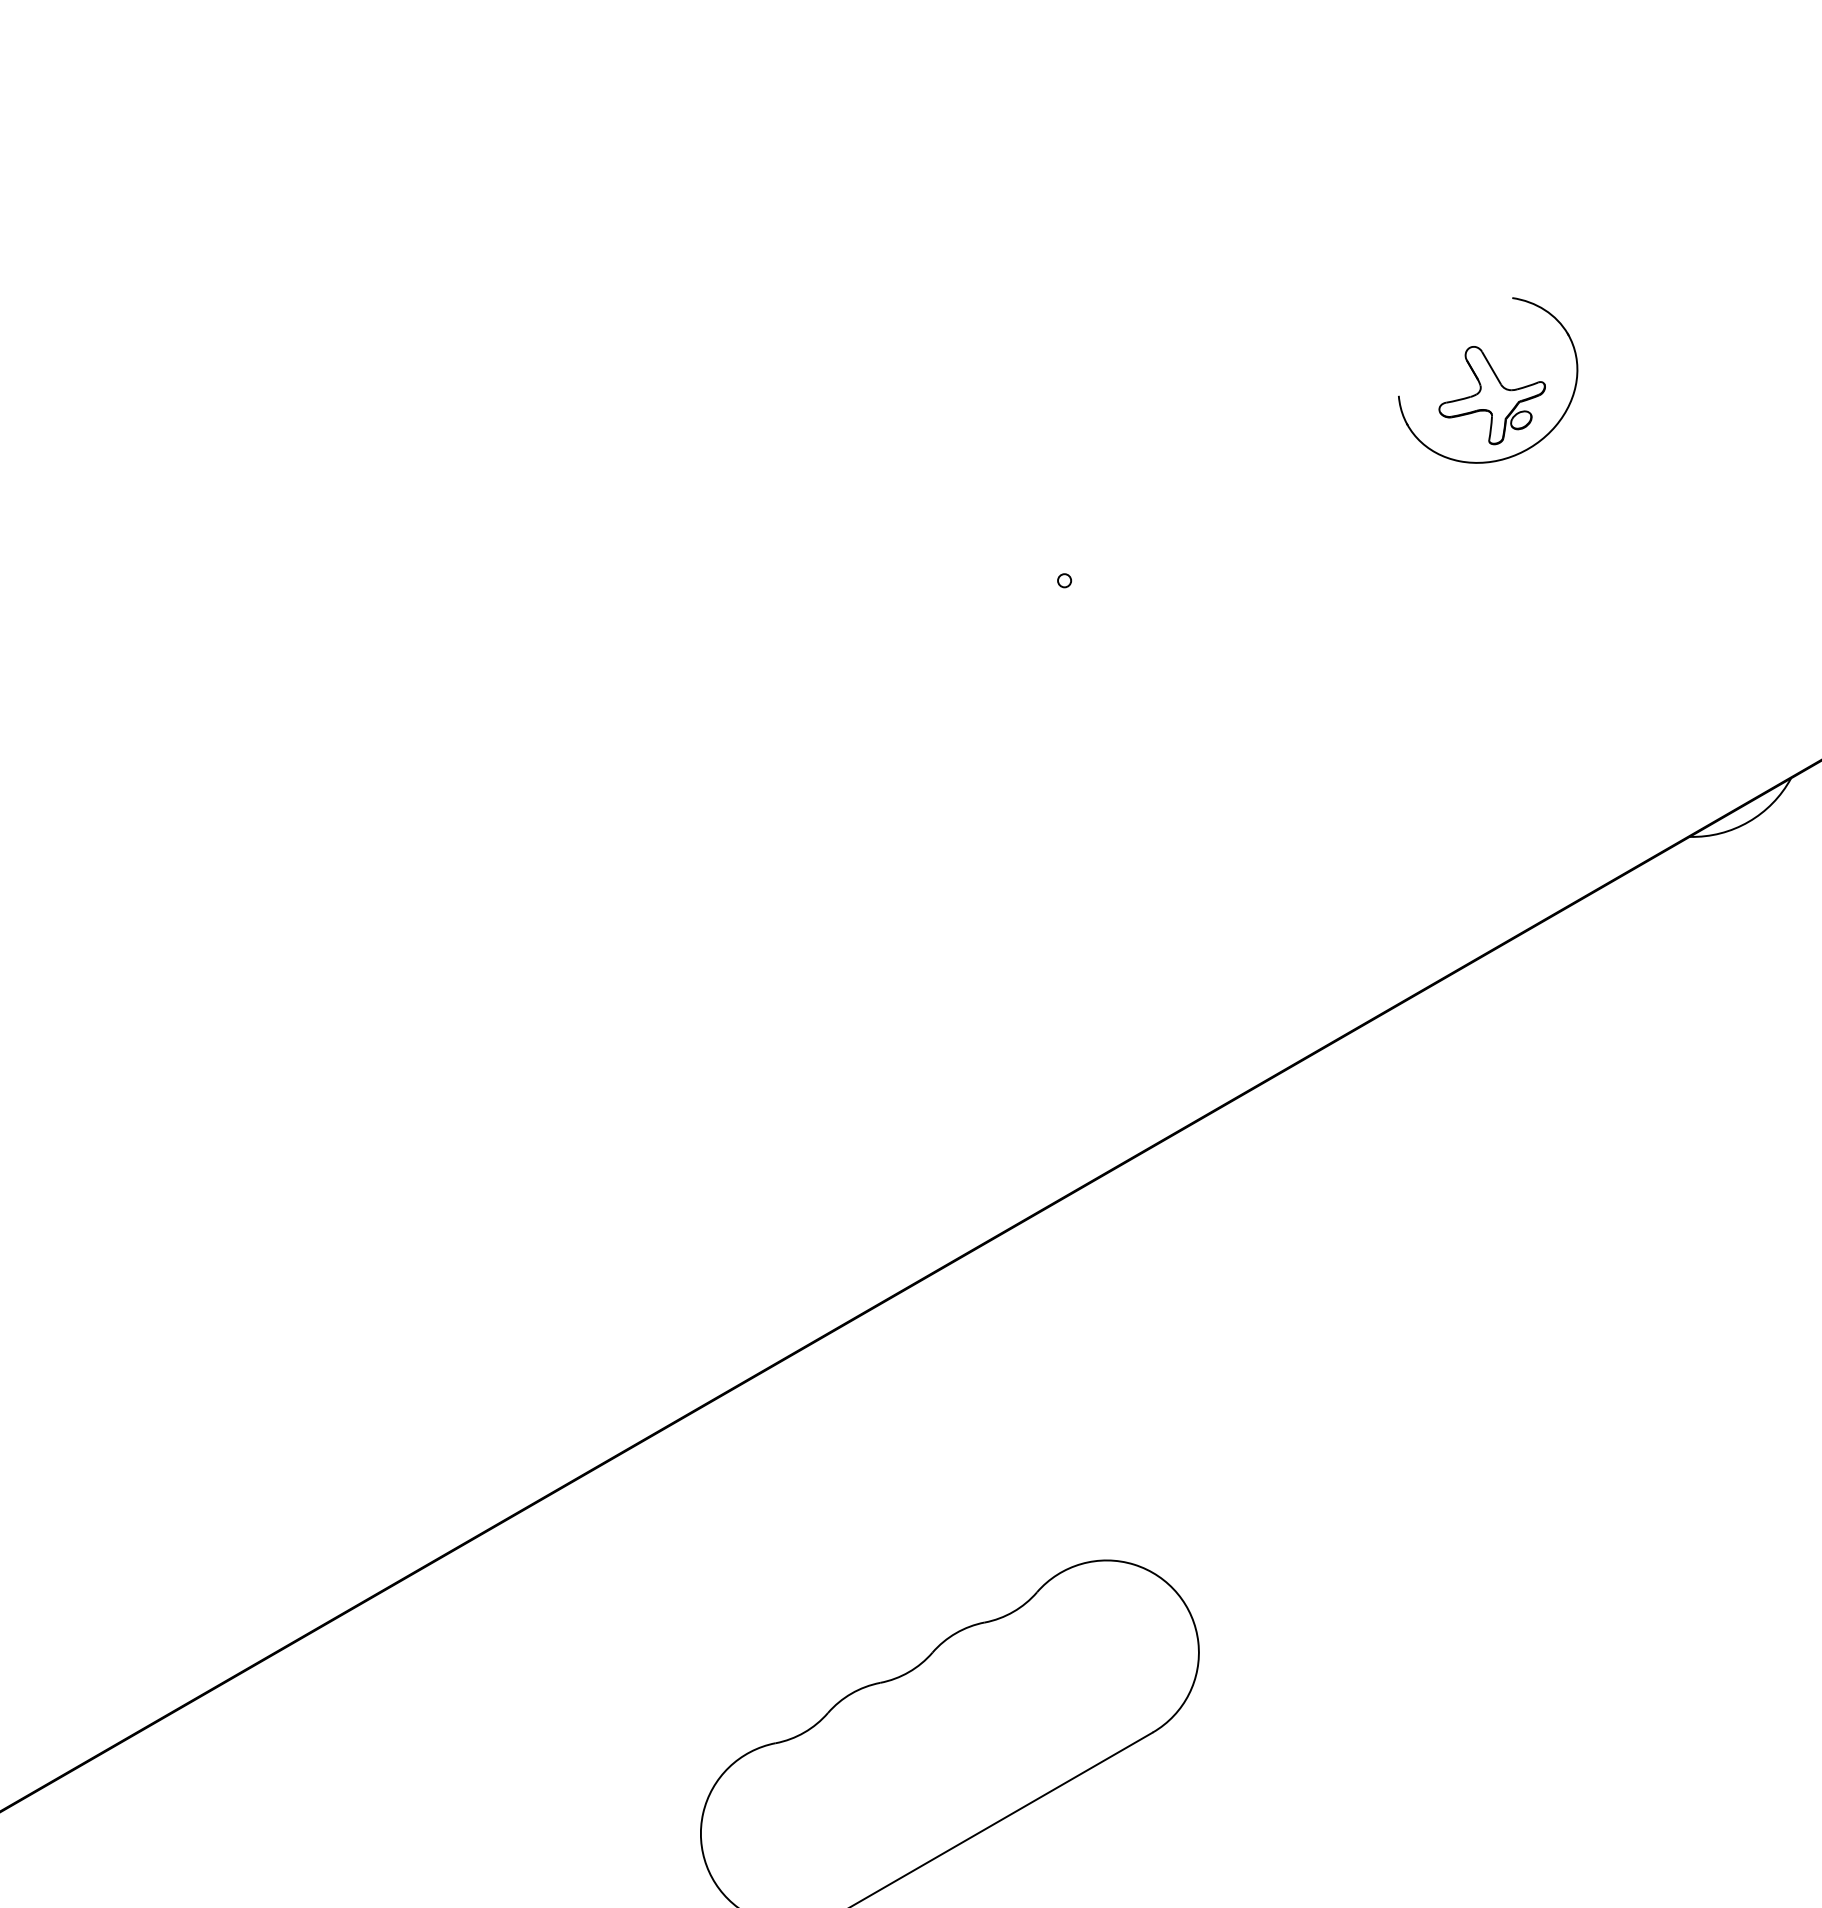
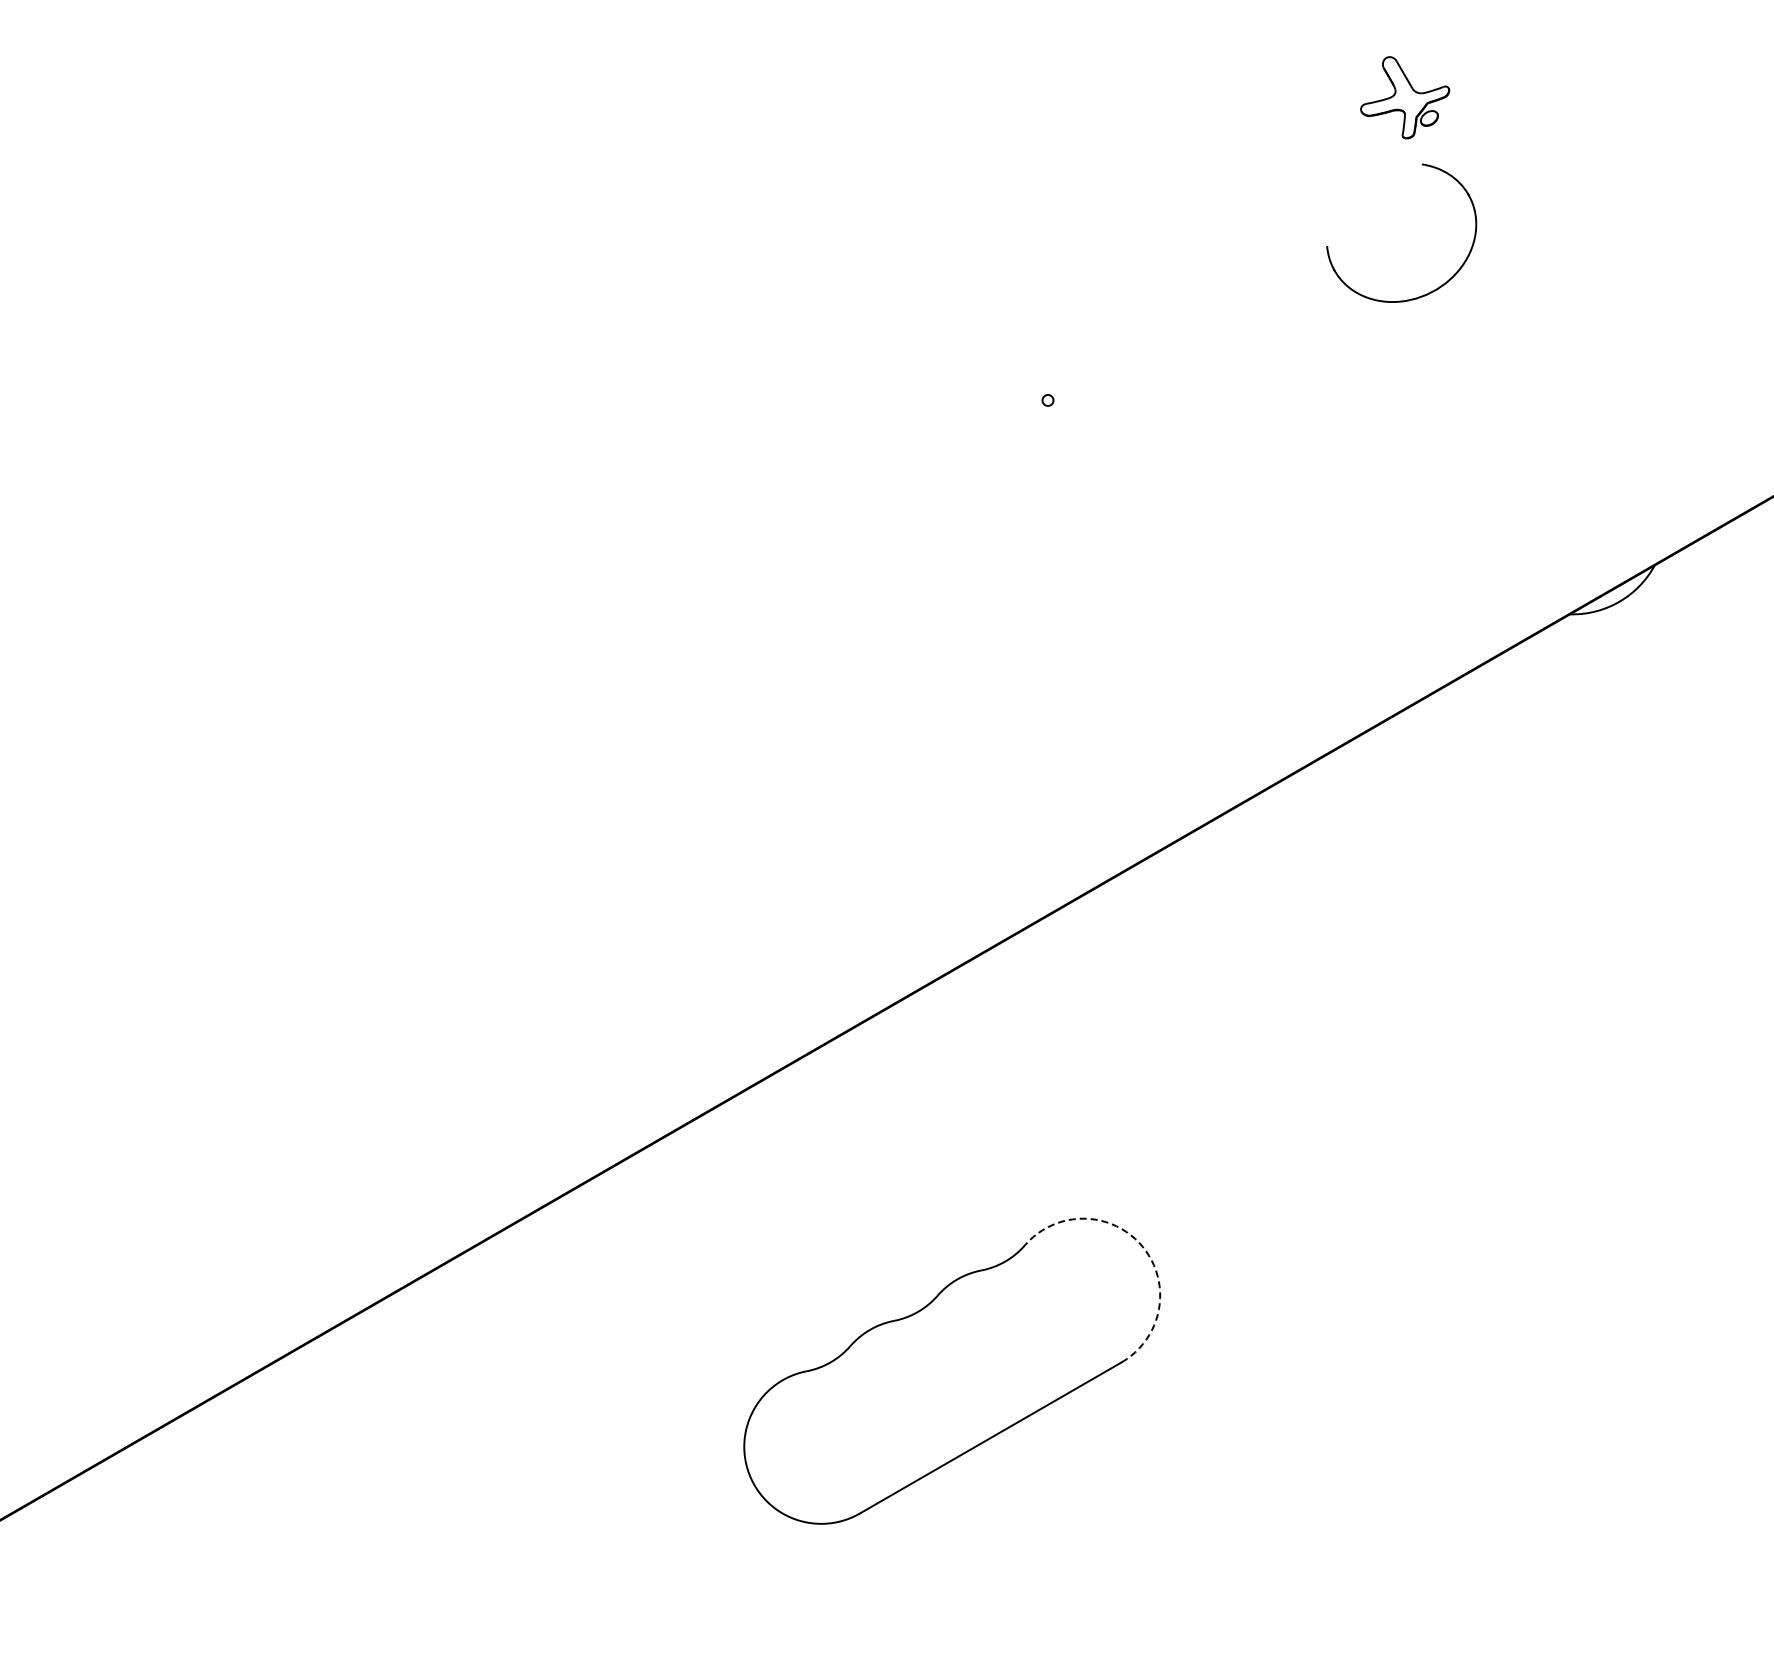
part: (1492, 395) -> (1405, 97), moved
arc: (1177, 1593) -> (1142, 1246), solid -> dashed

